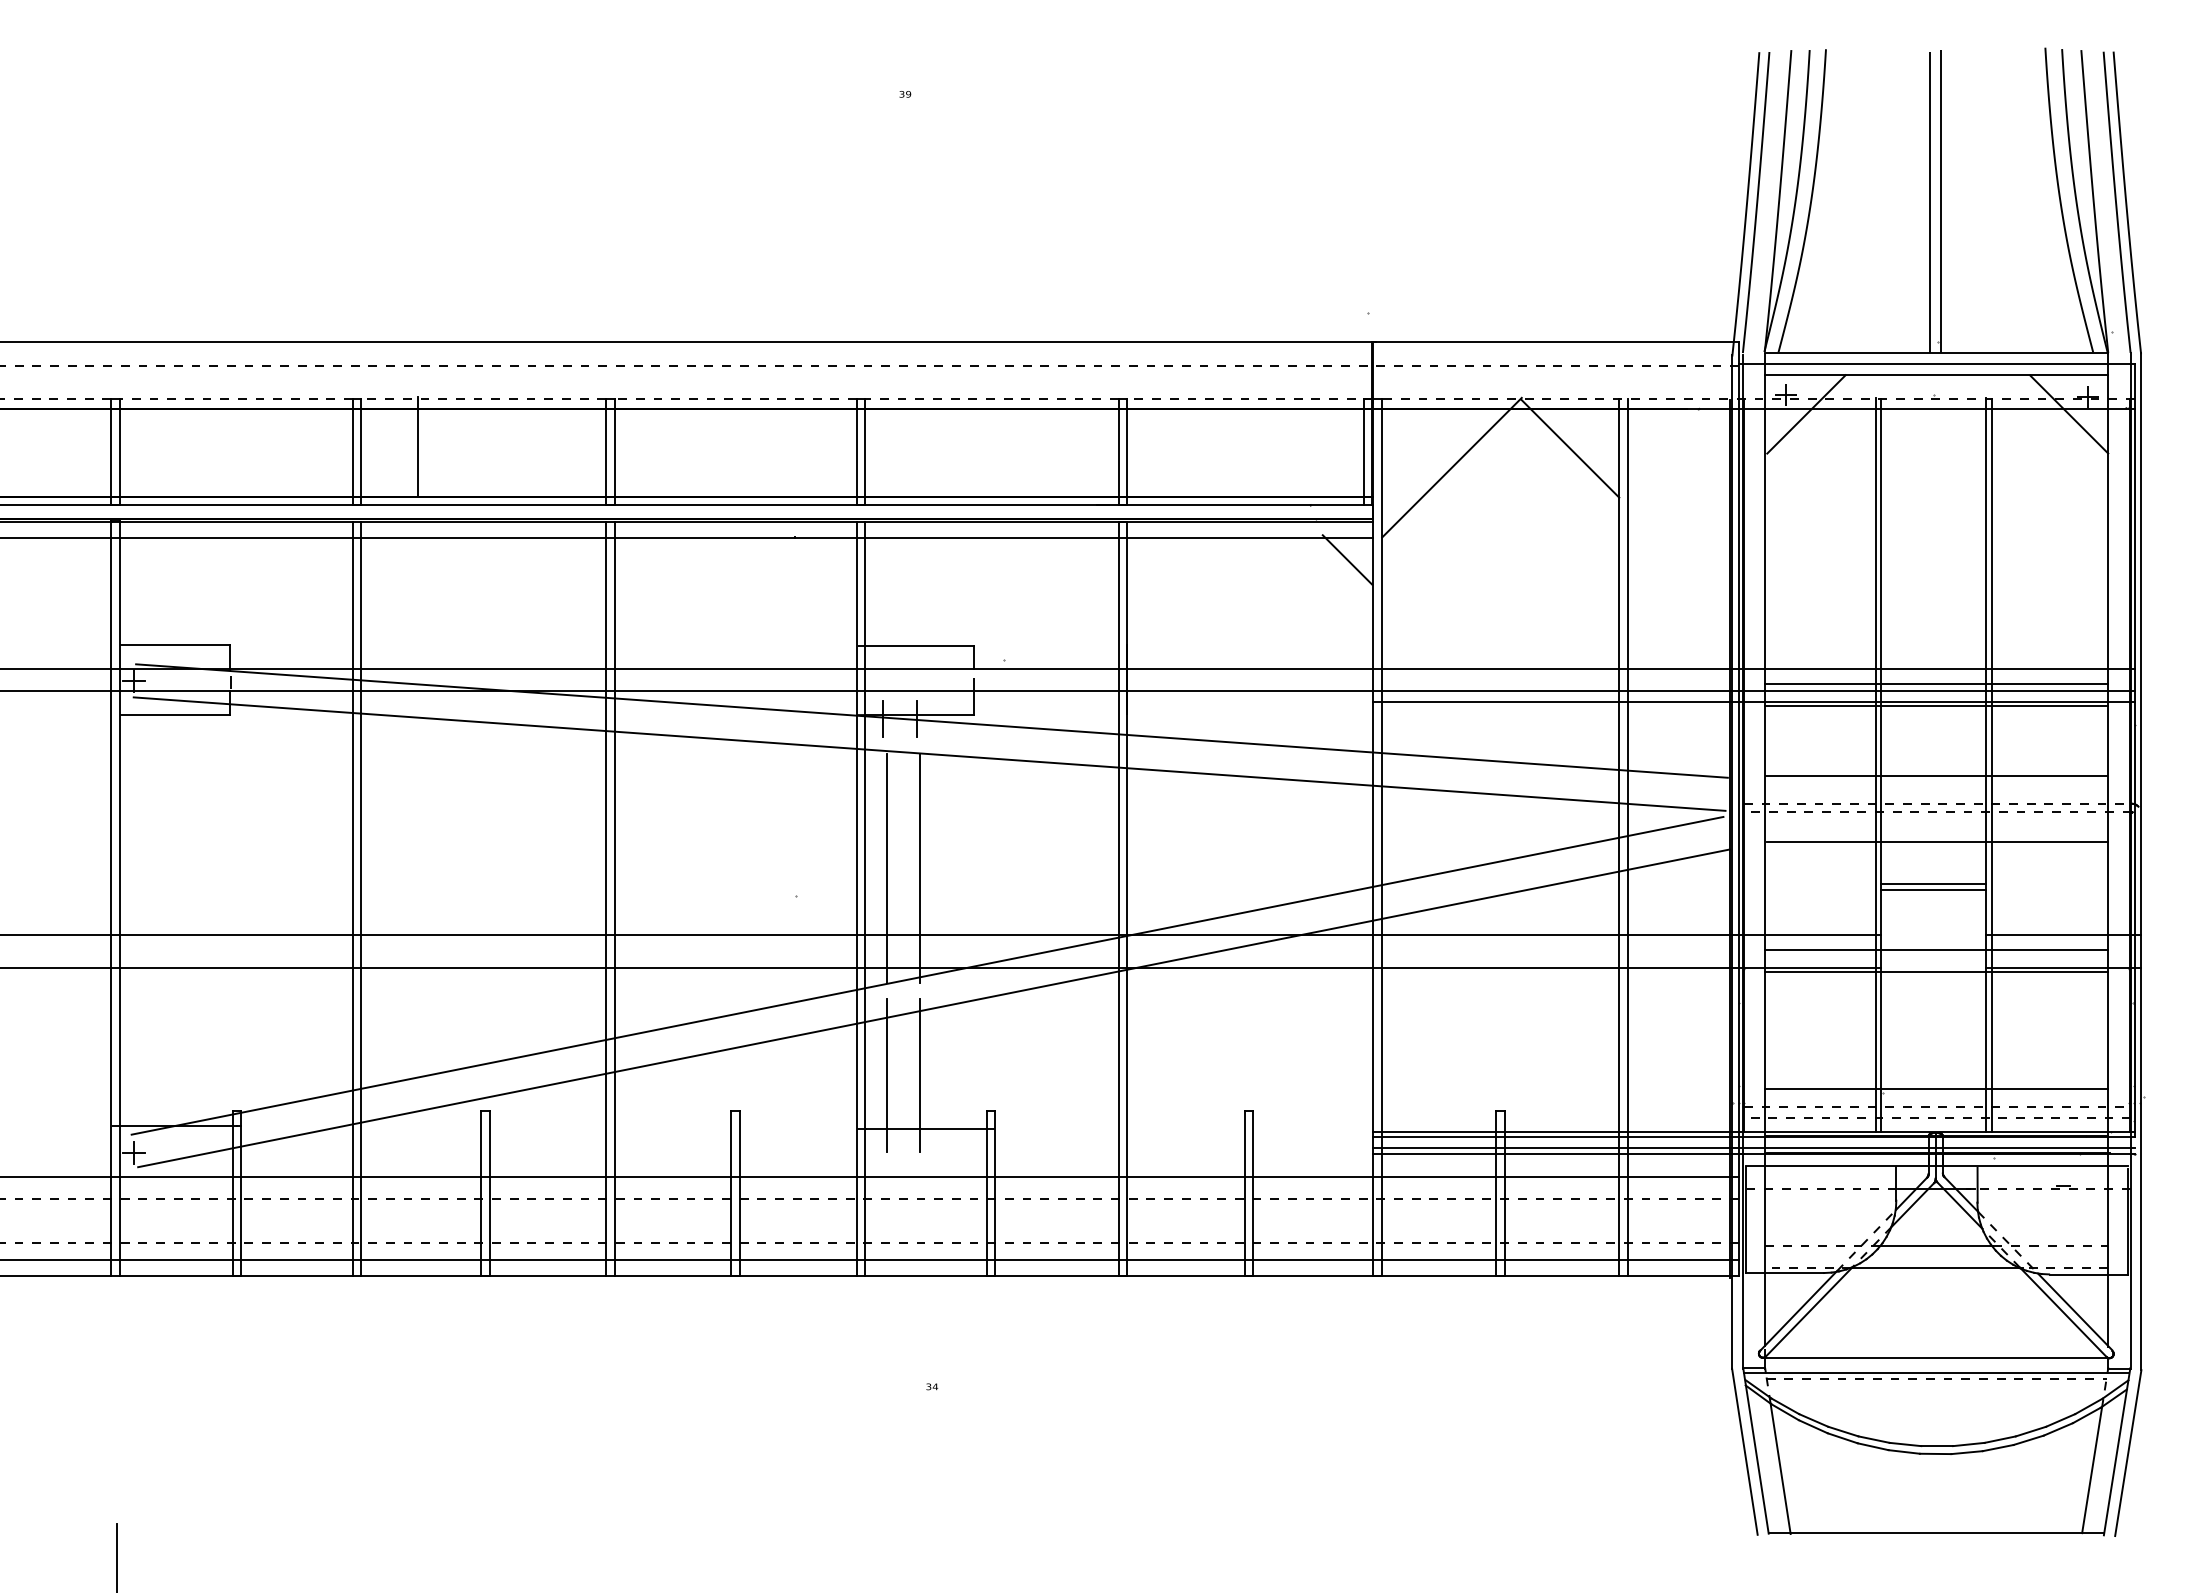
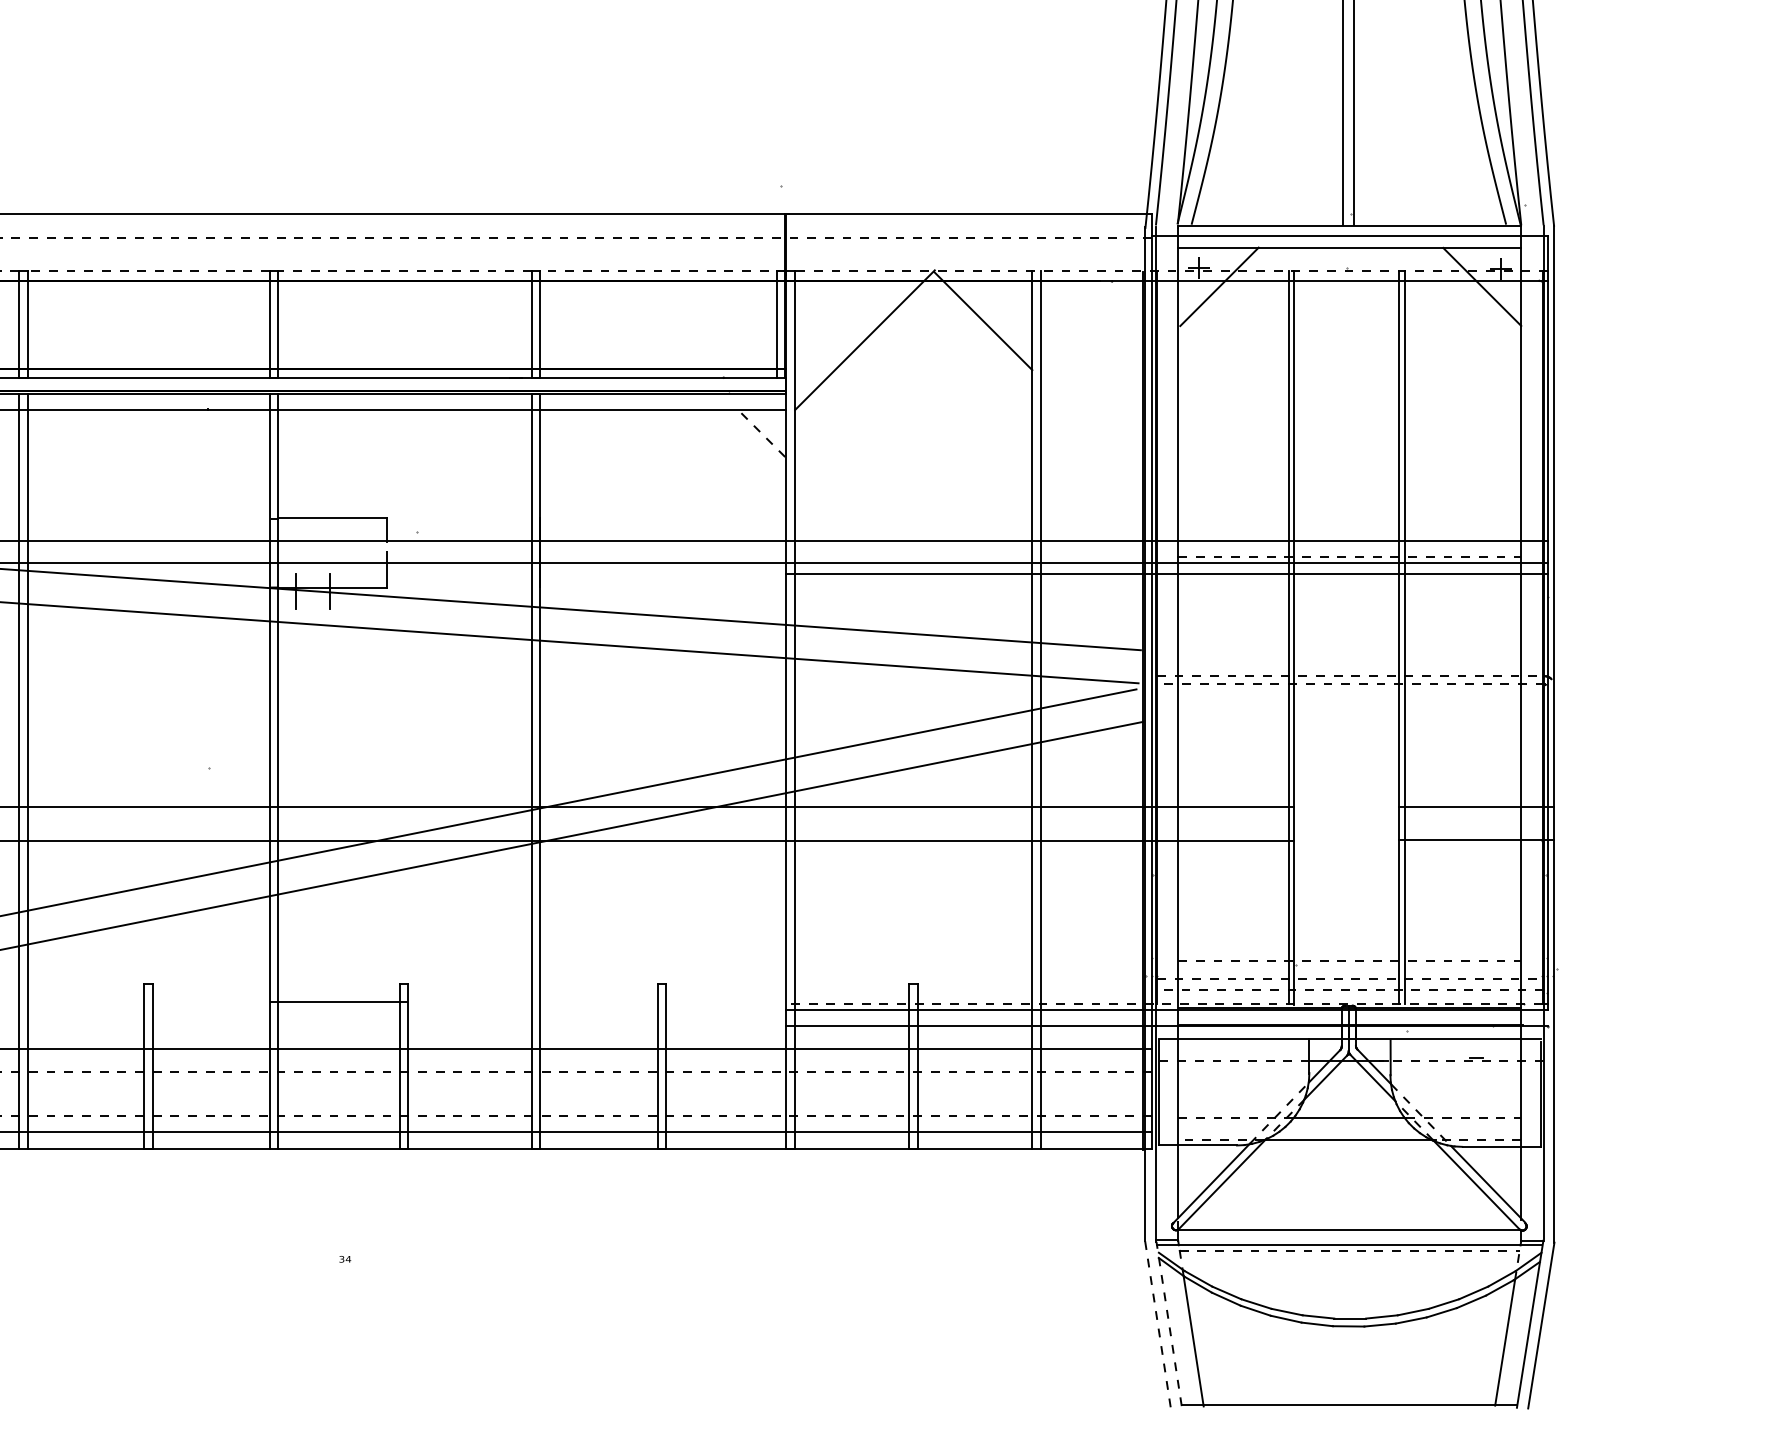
line: (1347, 559) -> (760, 431), solid -> dashed
line: (1936, 684) -> (1349, 556), solid -> dashed
line: (1936, 706) -> (1349, 578), removed
line: (1935, 775) -> (1348, 647), removed
line: (1936, 842) -> (1349, 714), removed
line: (886, 868) -> (299, 740), removed
line: (919, 868) -> (332, 740), removed
line: (1933, 884) -> (1346, 756), removed
line: (1933, 889) -> (1346, 761), removed
line: (1936, 950) -> (1349, 822), removed
line: (1936, 972) -> (1349, 844), removed
line: (886, 1075) -> (299, 947), removed
line: (919, 1075) -> (332, 947), removed
line: (1936, 1088) -> (1349, 960), solid -> dashed
line: (1750, 1131) -> (1163, 1003), solid -> dashed
line: (1754, 1148) -> (1167, 1020), removed
line: (1744, 1451) -> (1157, 1323), solid -> dashed
line: (1755, 1451) -> (1168, 1323), solid -> dashed

